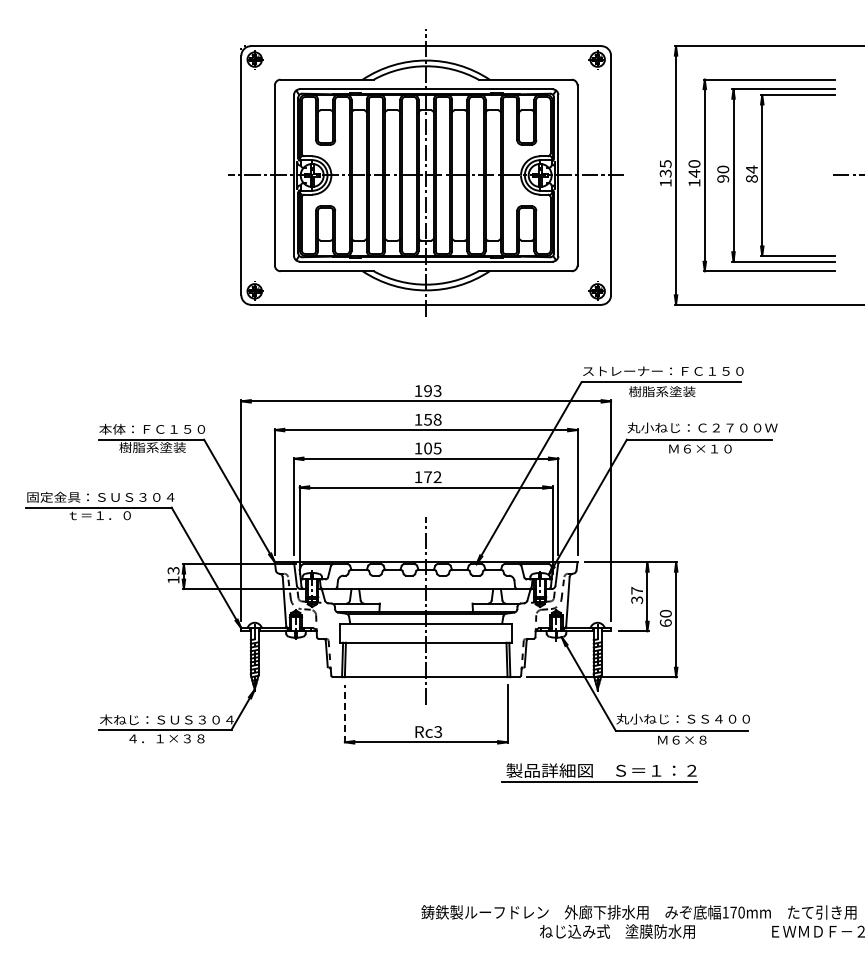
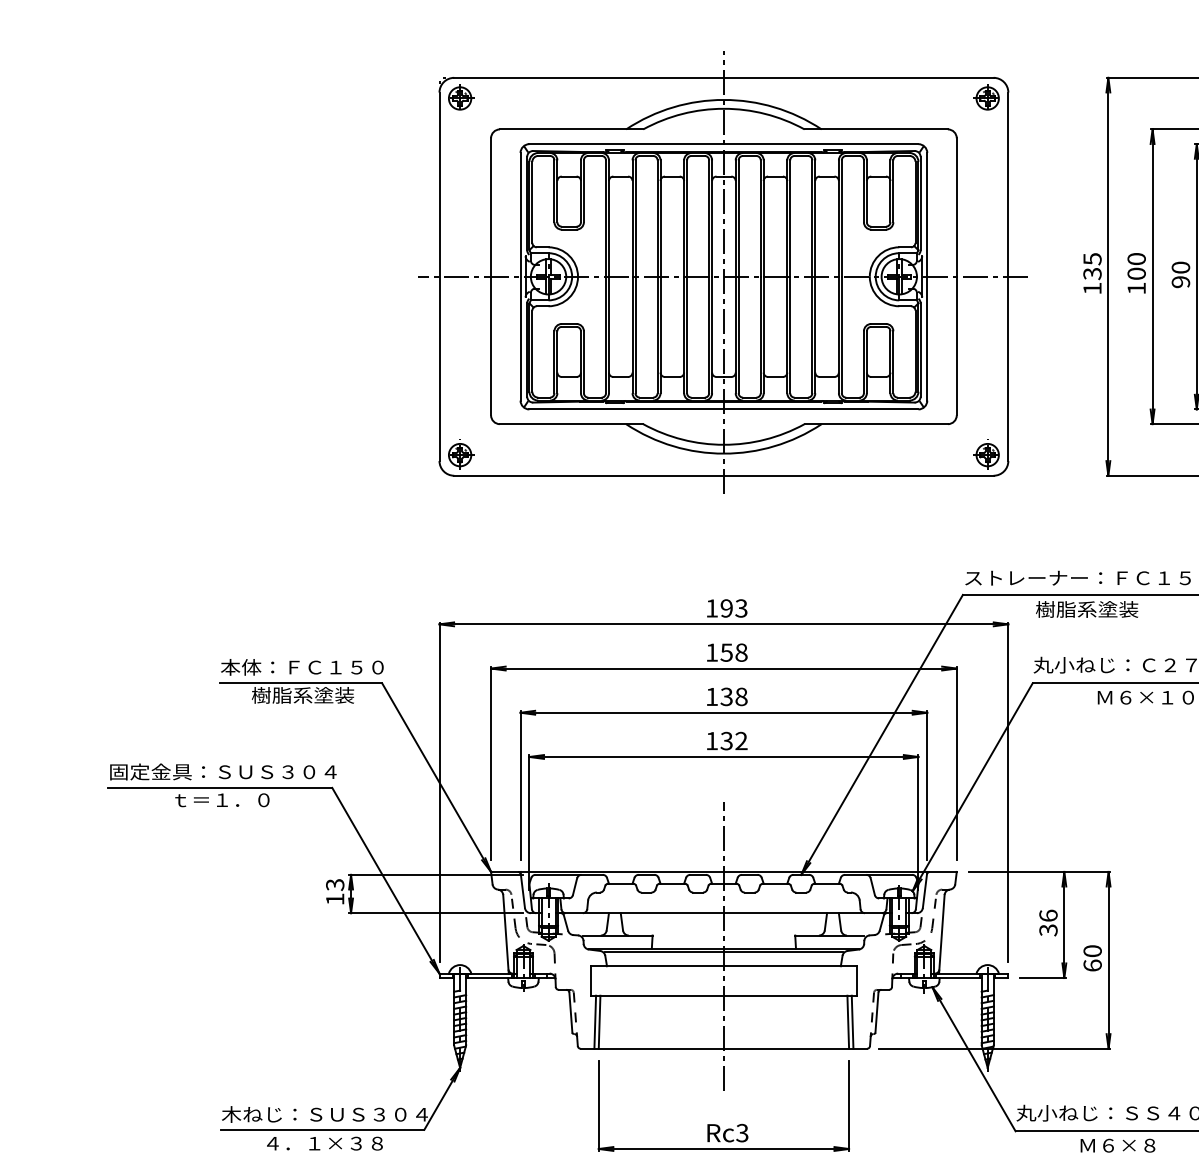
text: (694, 173) -> (1136, 273), 140 -> 100
text: (432, 448) -> (733, 696), 105 -> 138
text: (427, 477) -> (725, 741), 172 -> 132
text: (637, 590) -> (1049, 915), 37 -> 36
line: (344, 713) -> (598, 1104), dashed -> solid

